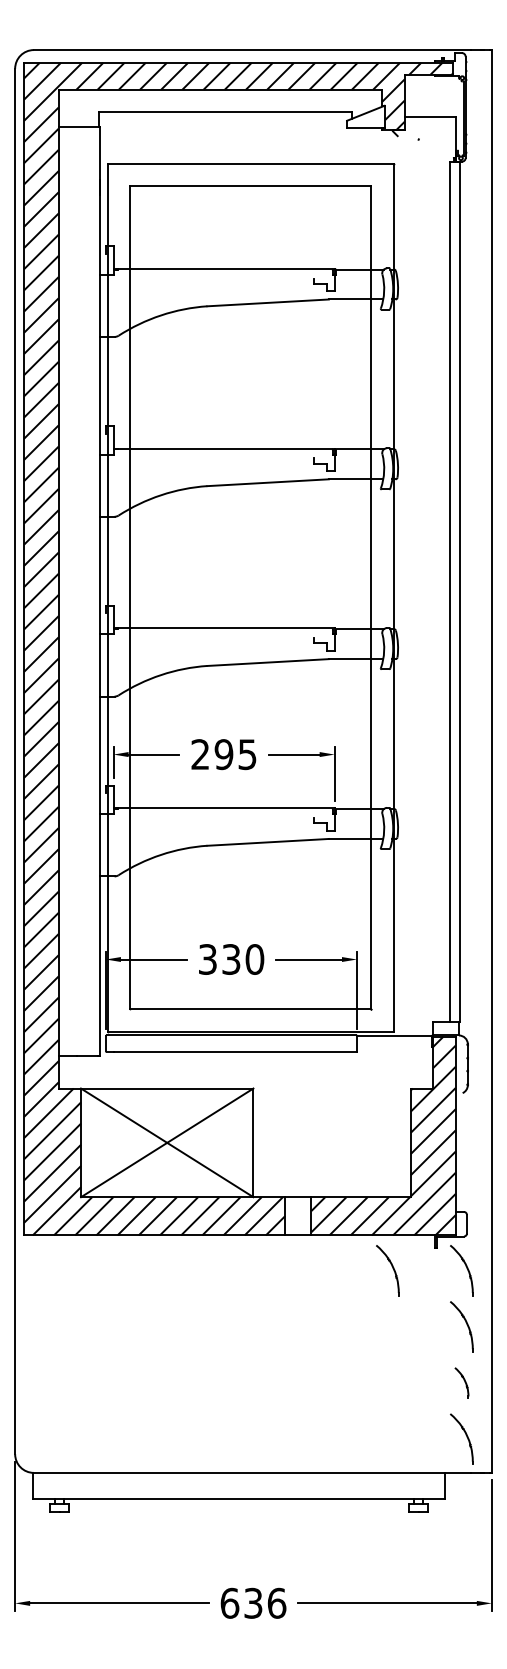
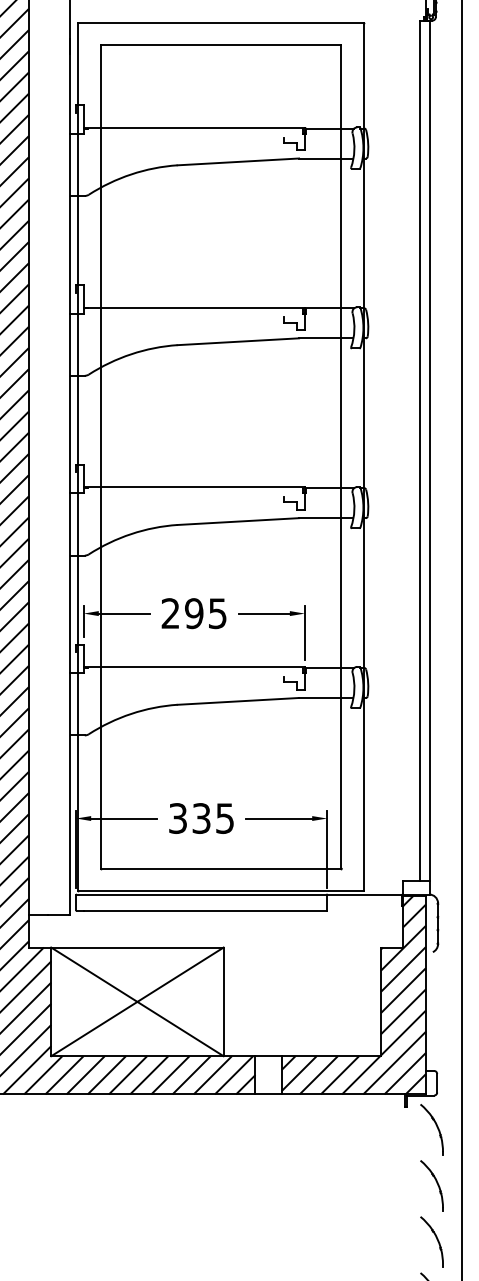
text: (254, 959) -> (224, 818), 330 -> 335
part: (387, 1270) -> (357, 1129), removed
part: (461, 1382) -> (431, 1241), size x1.67

